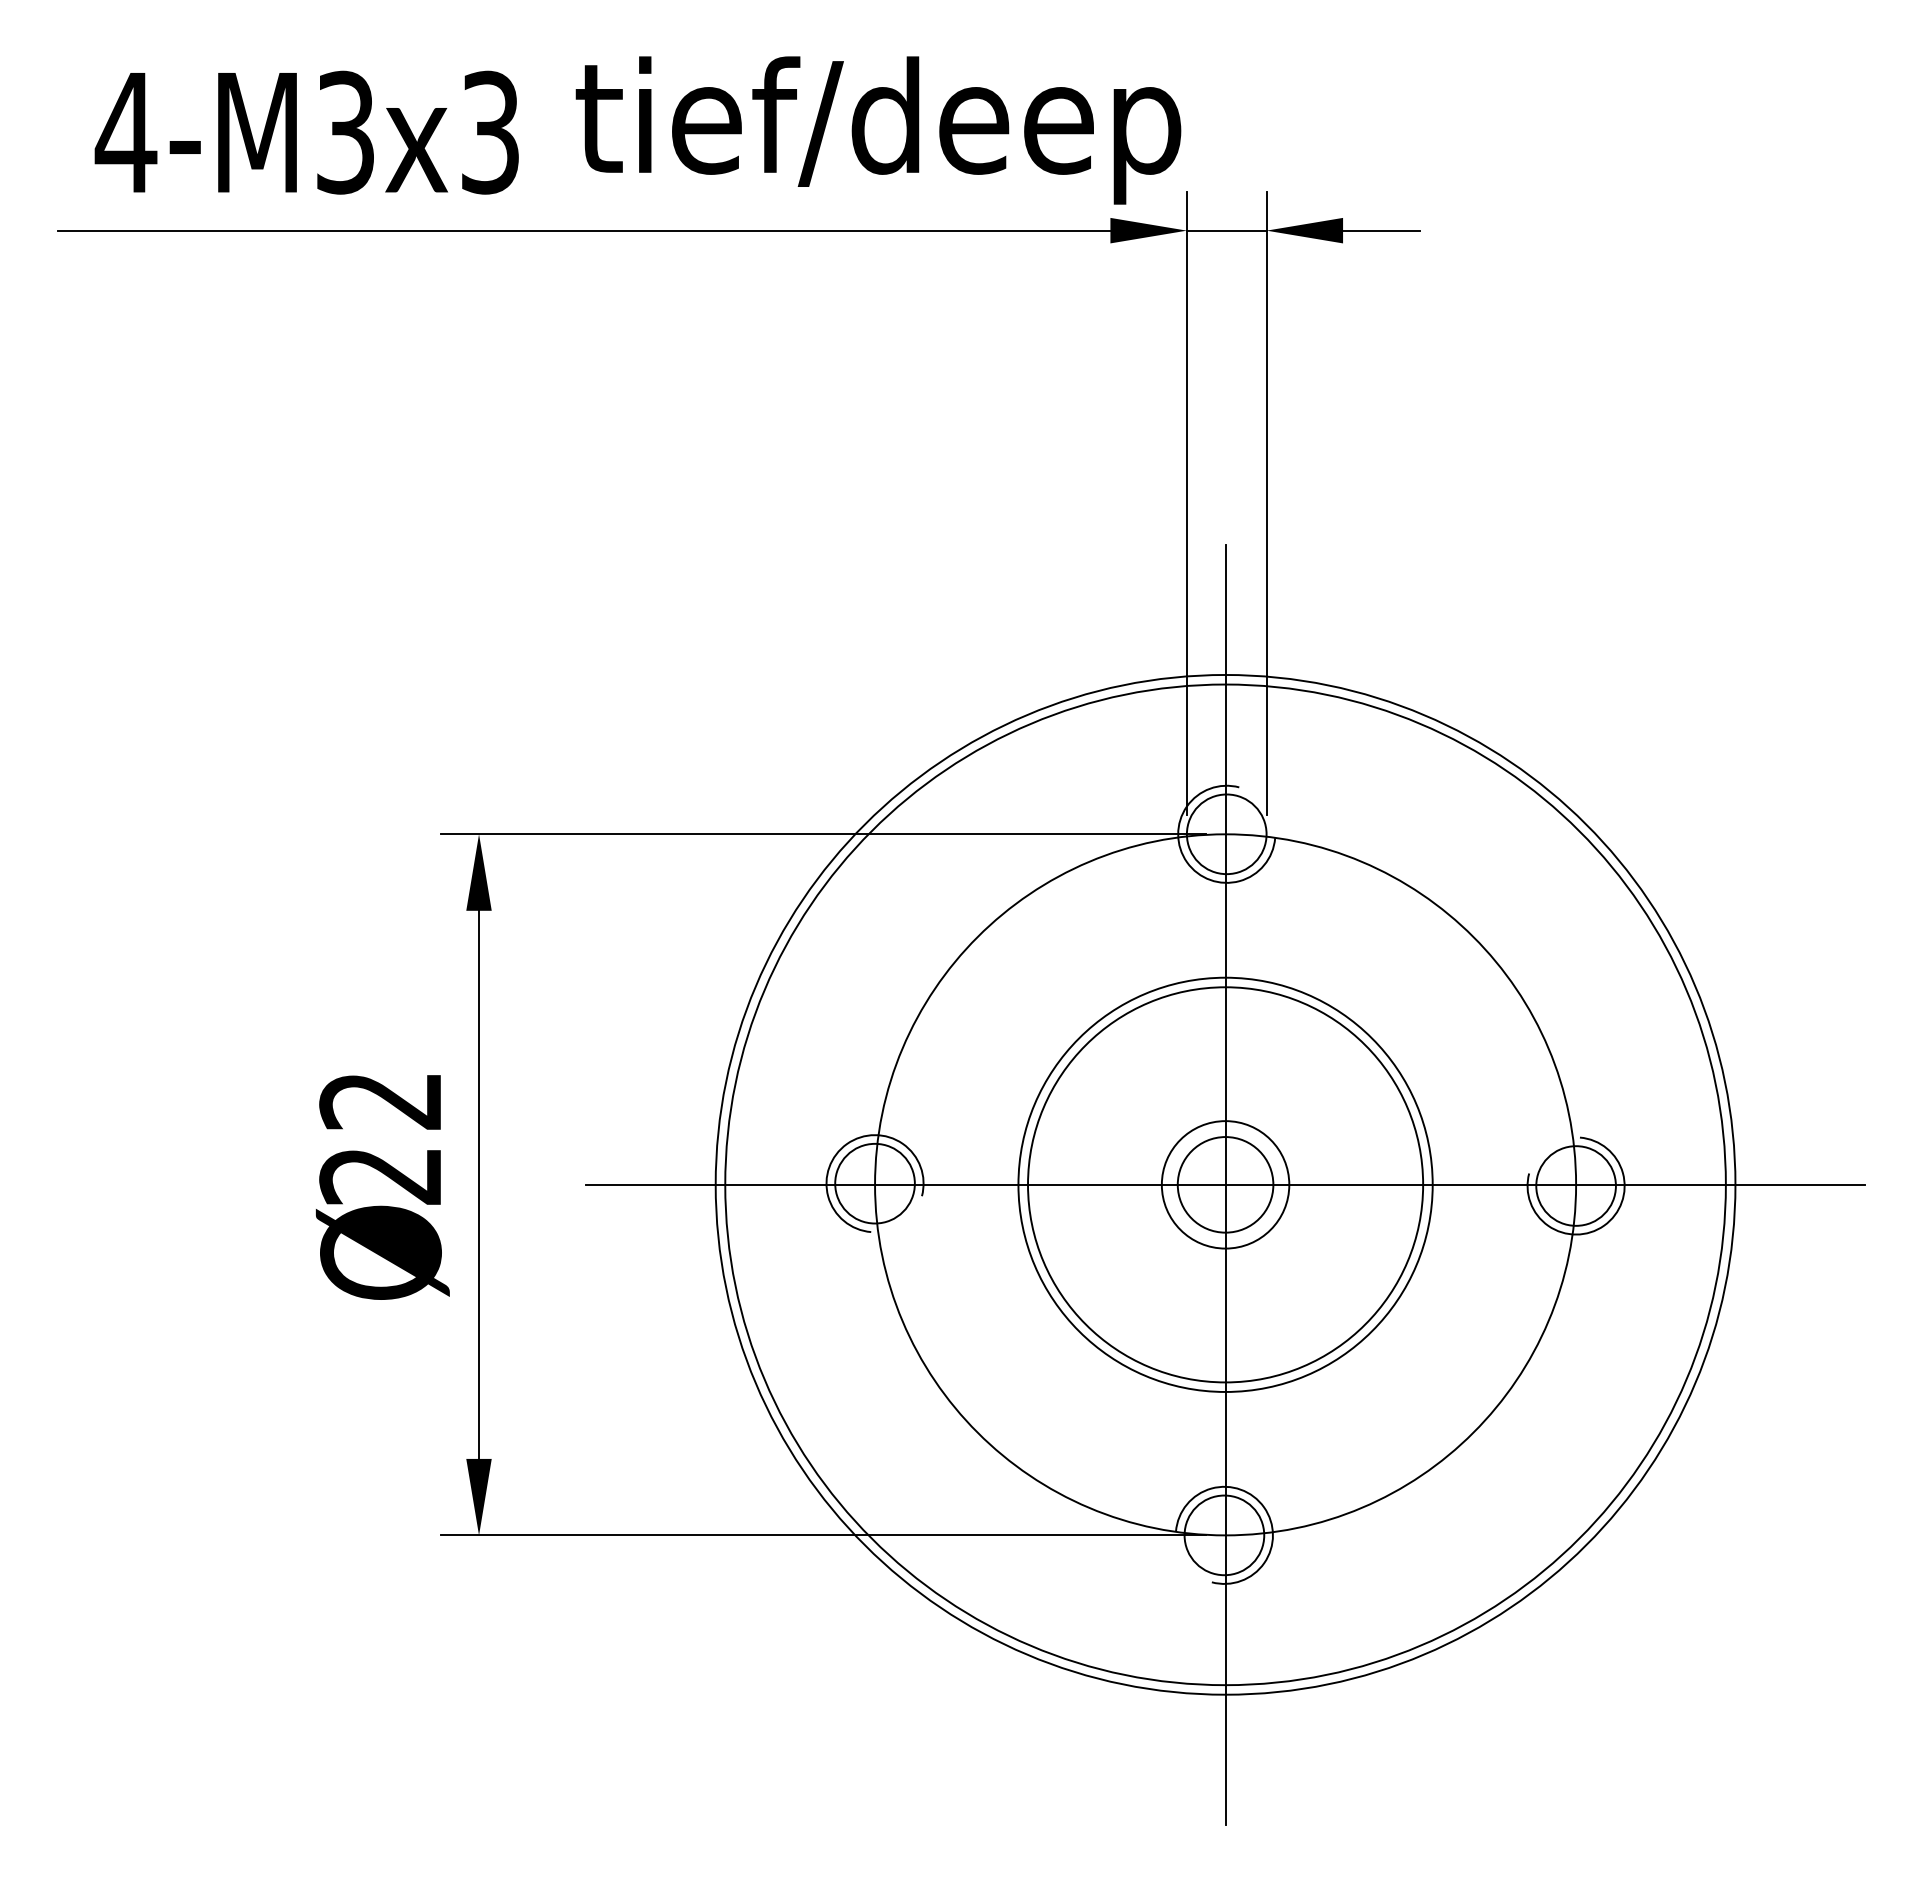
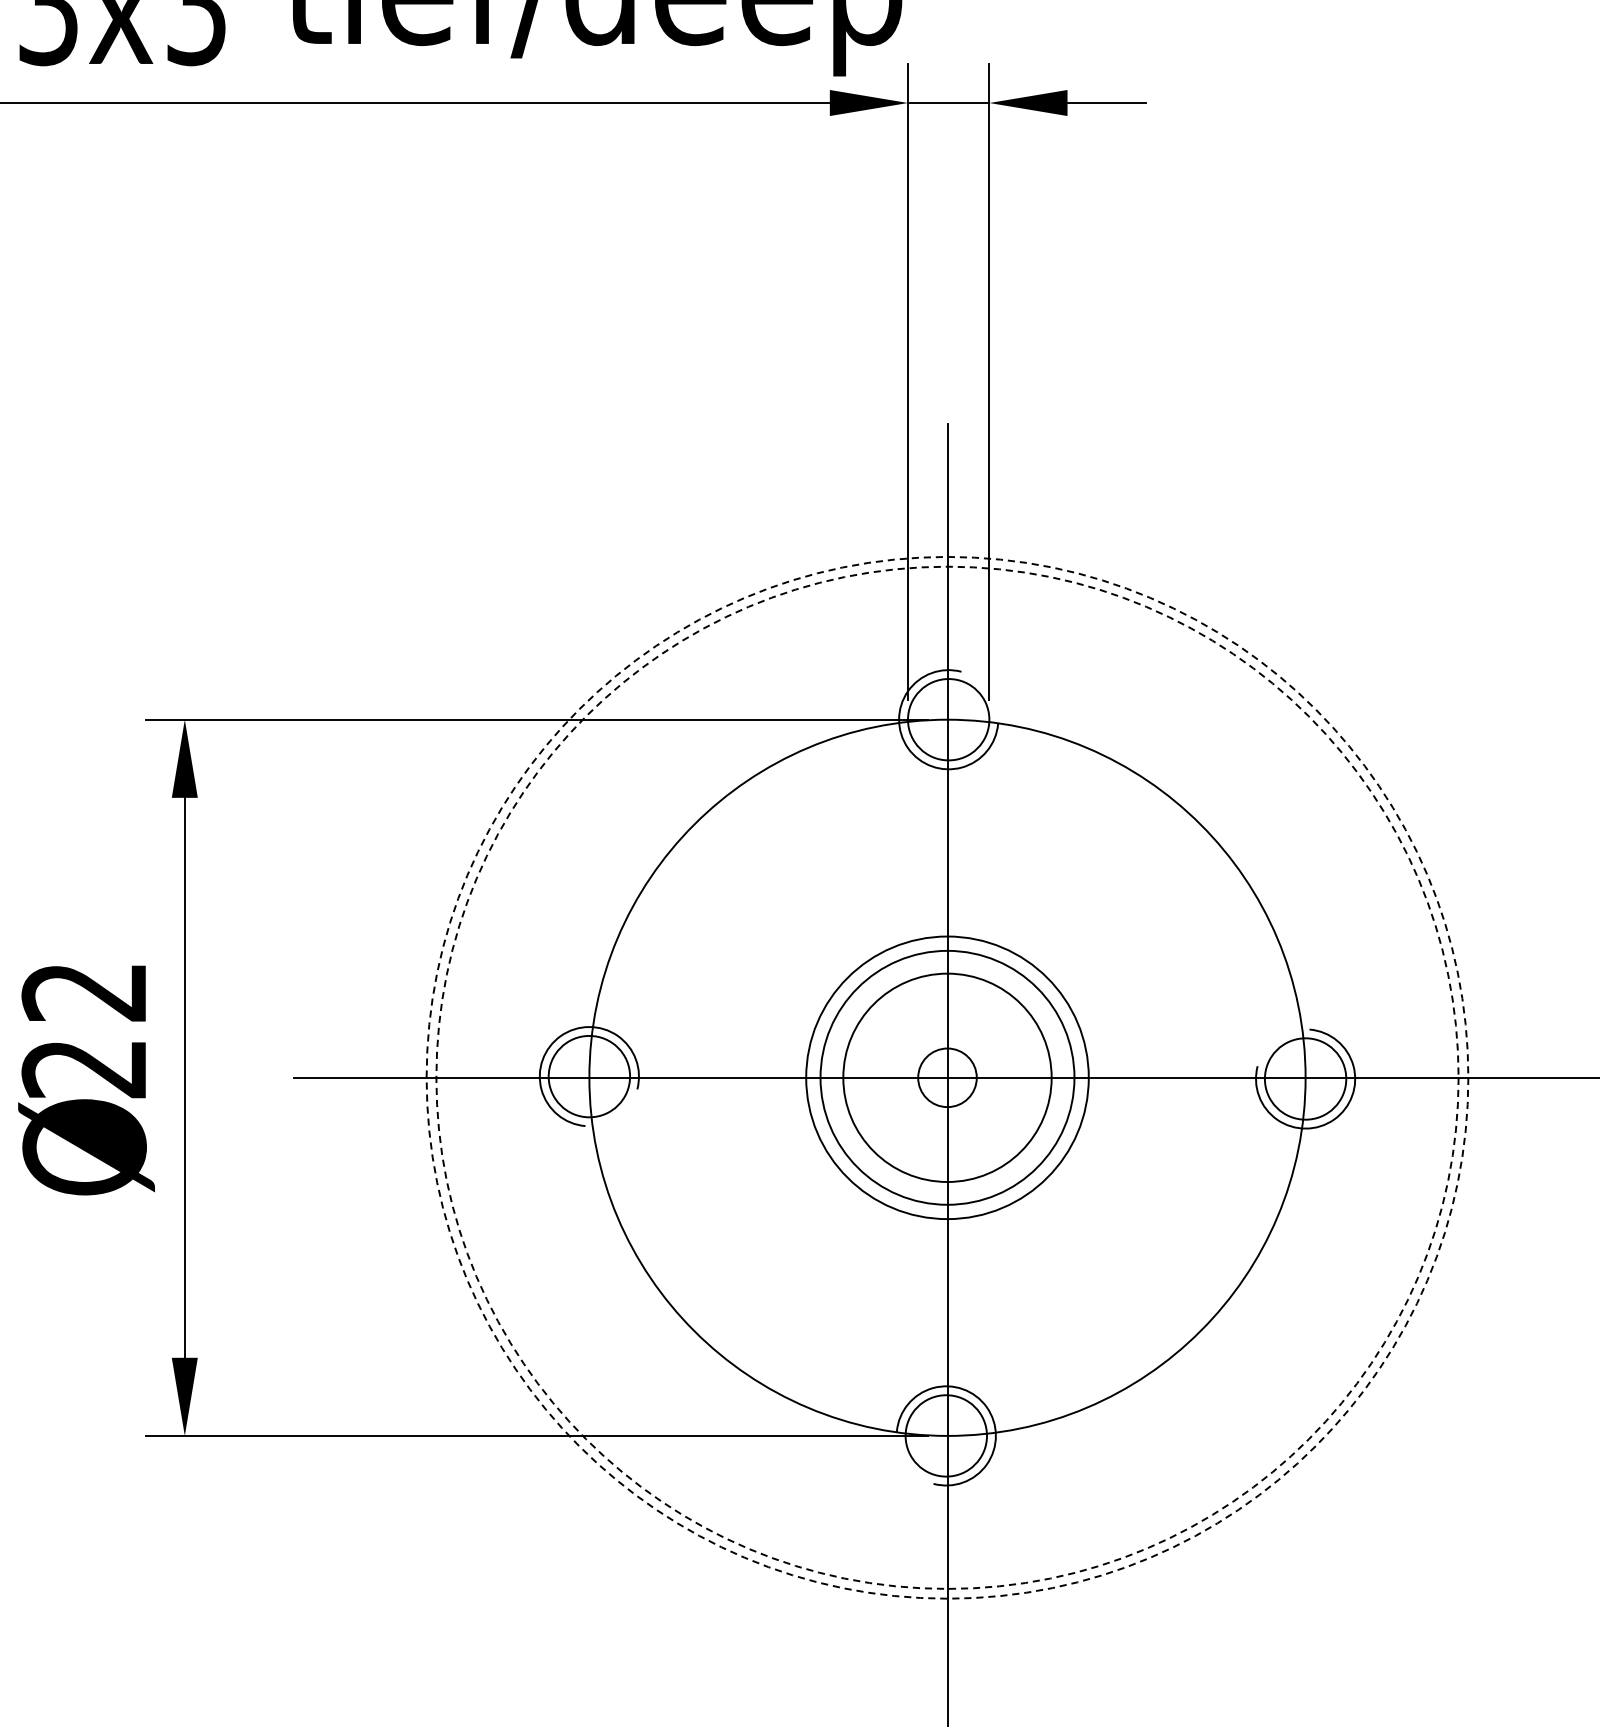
circle: (1225, 1184) -> (947, 1077), size x0.6
circle: (1225, 1184) -> (947, 1077), size x0.6
circle: (1225, 1184) -> (947, 1077), size x0.7
circle: (1225, 1184) -> (947, 1077), size x1.6
circle: (1225, 1184) -> (947, 1077), solid -> dashed
circle: (1225, 1184) -> (947, 1077), solid -> dashed

